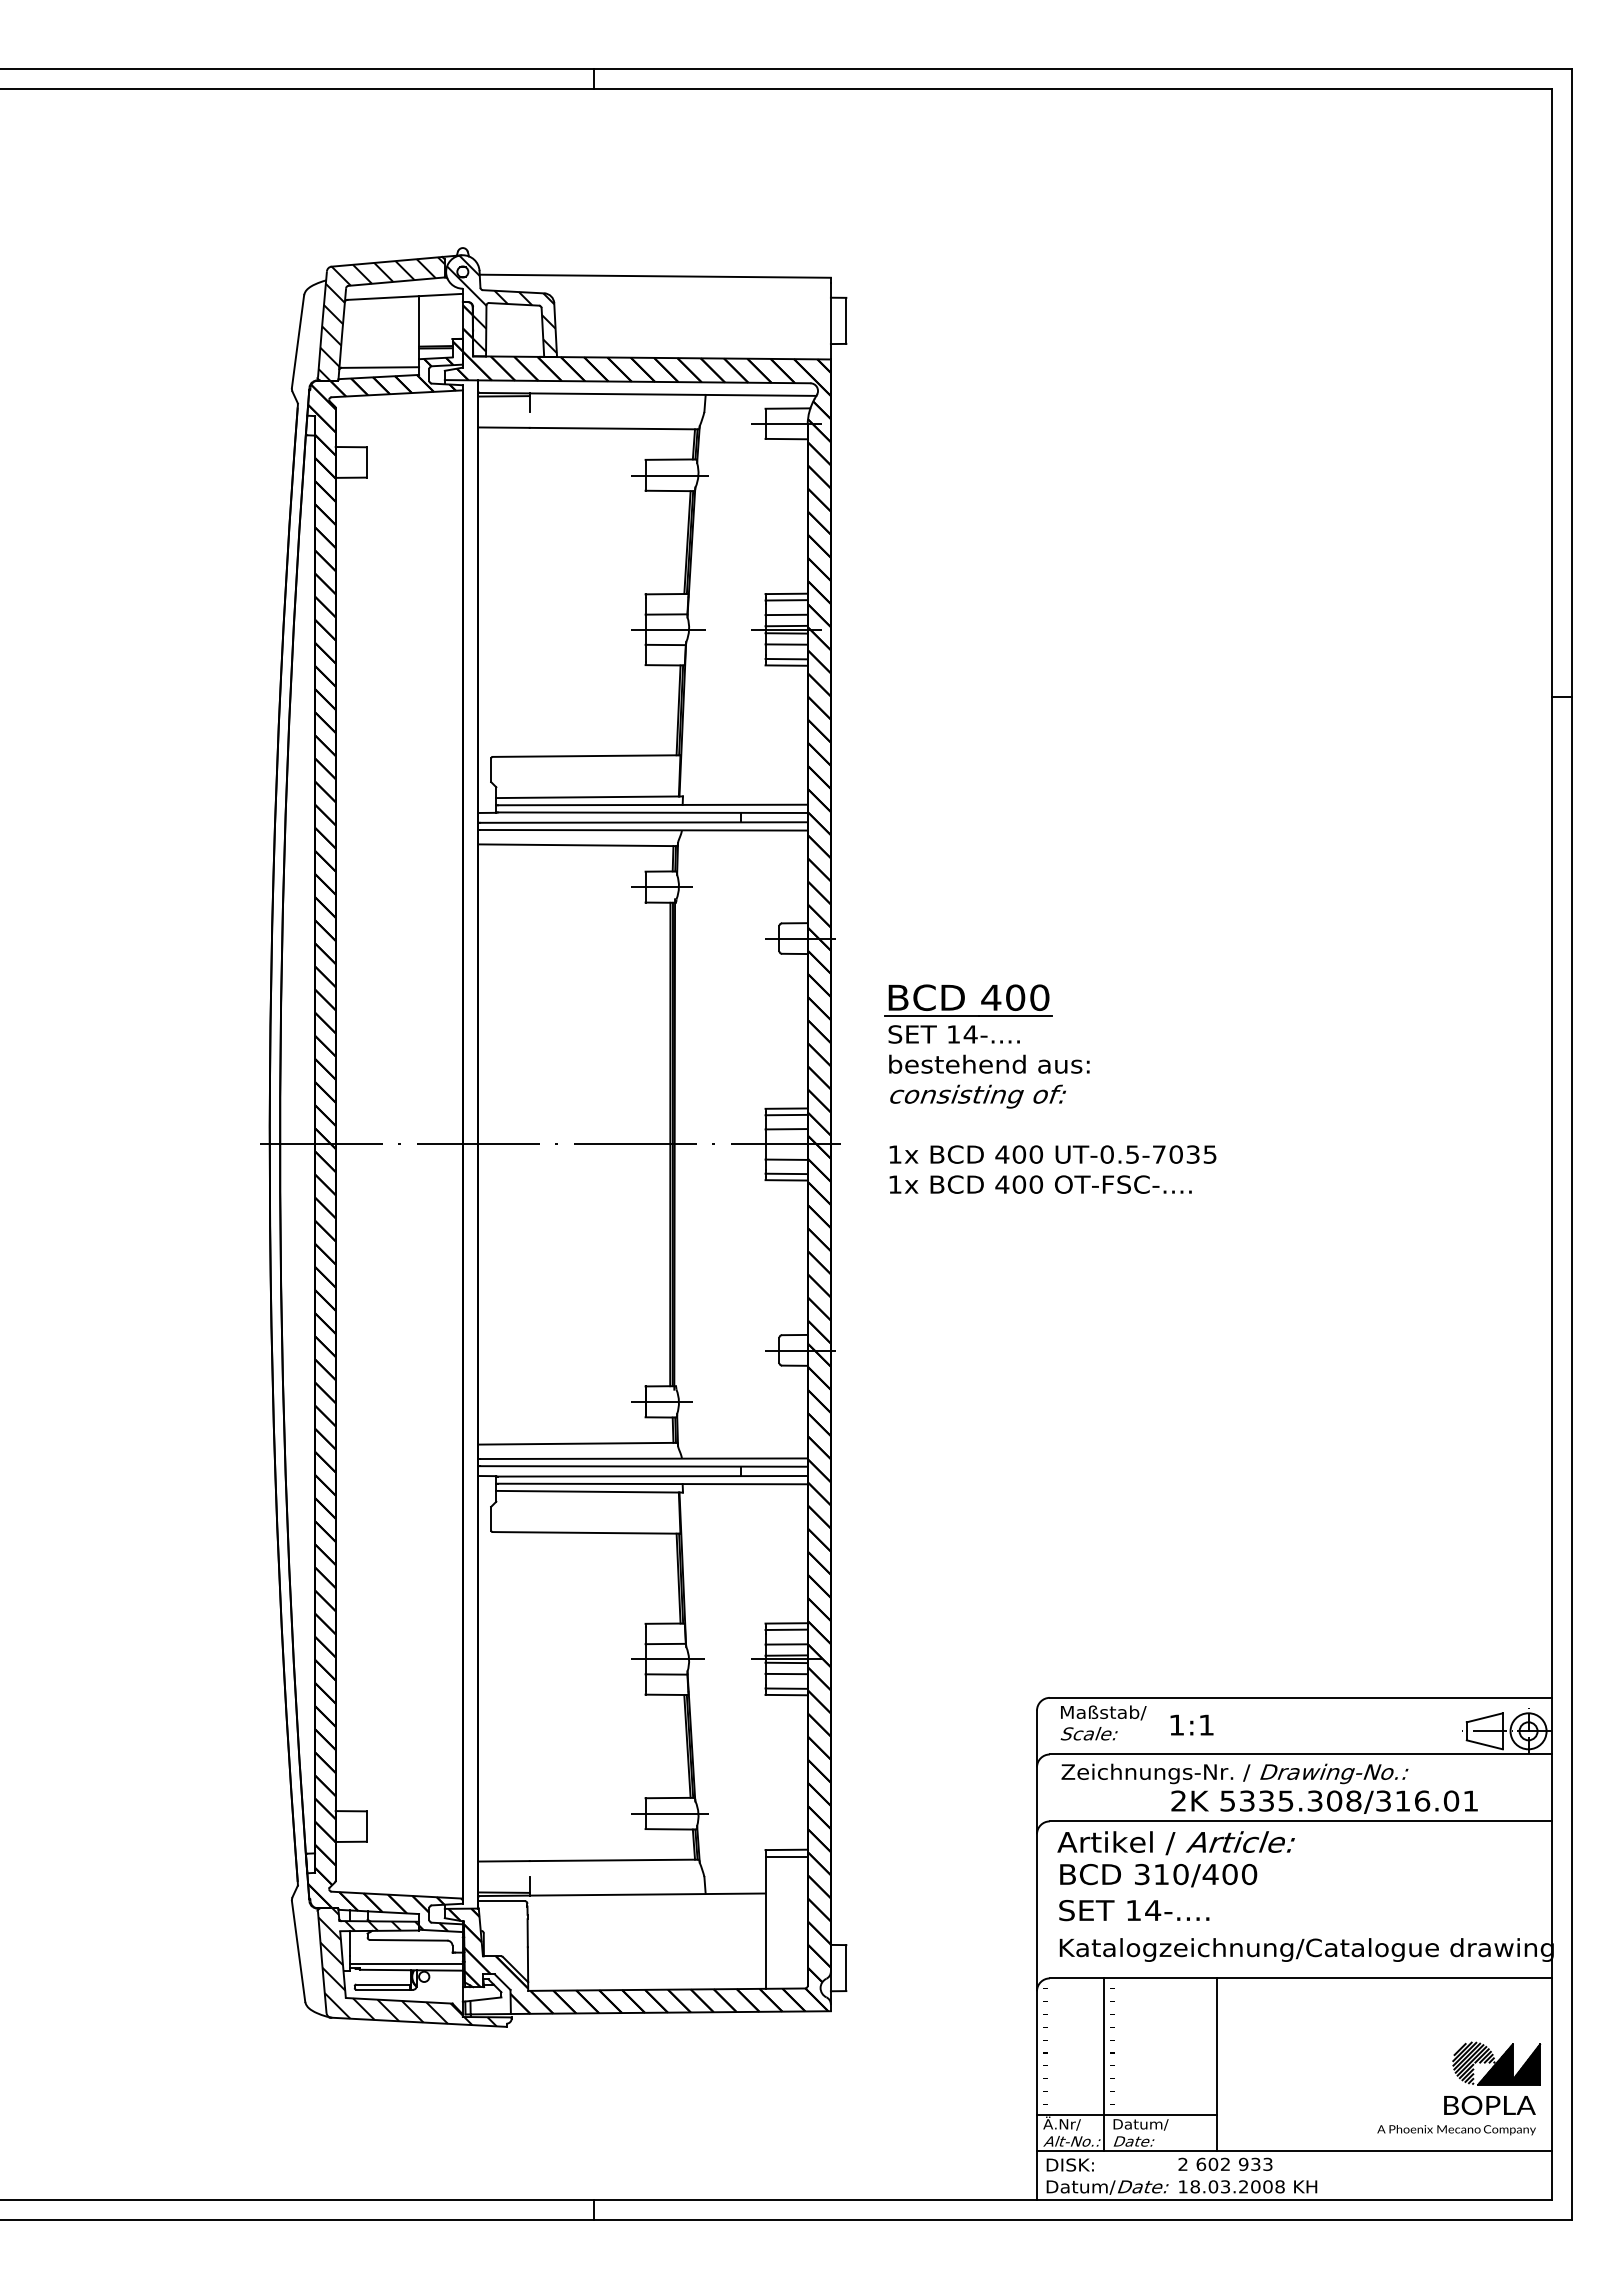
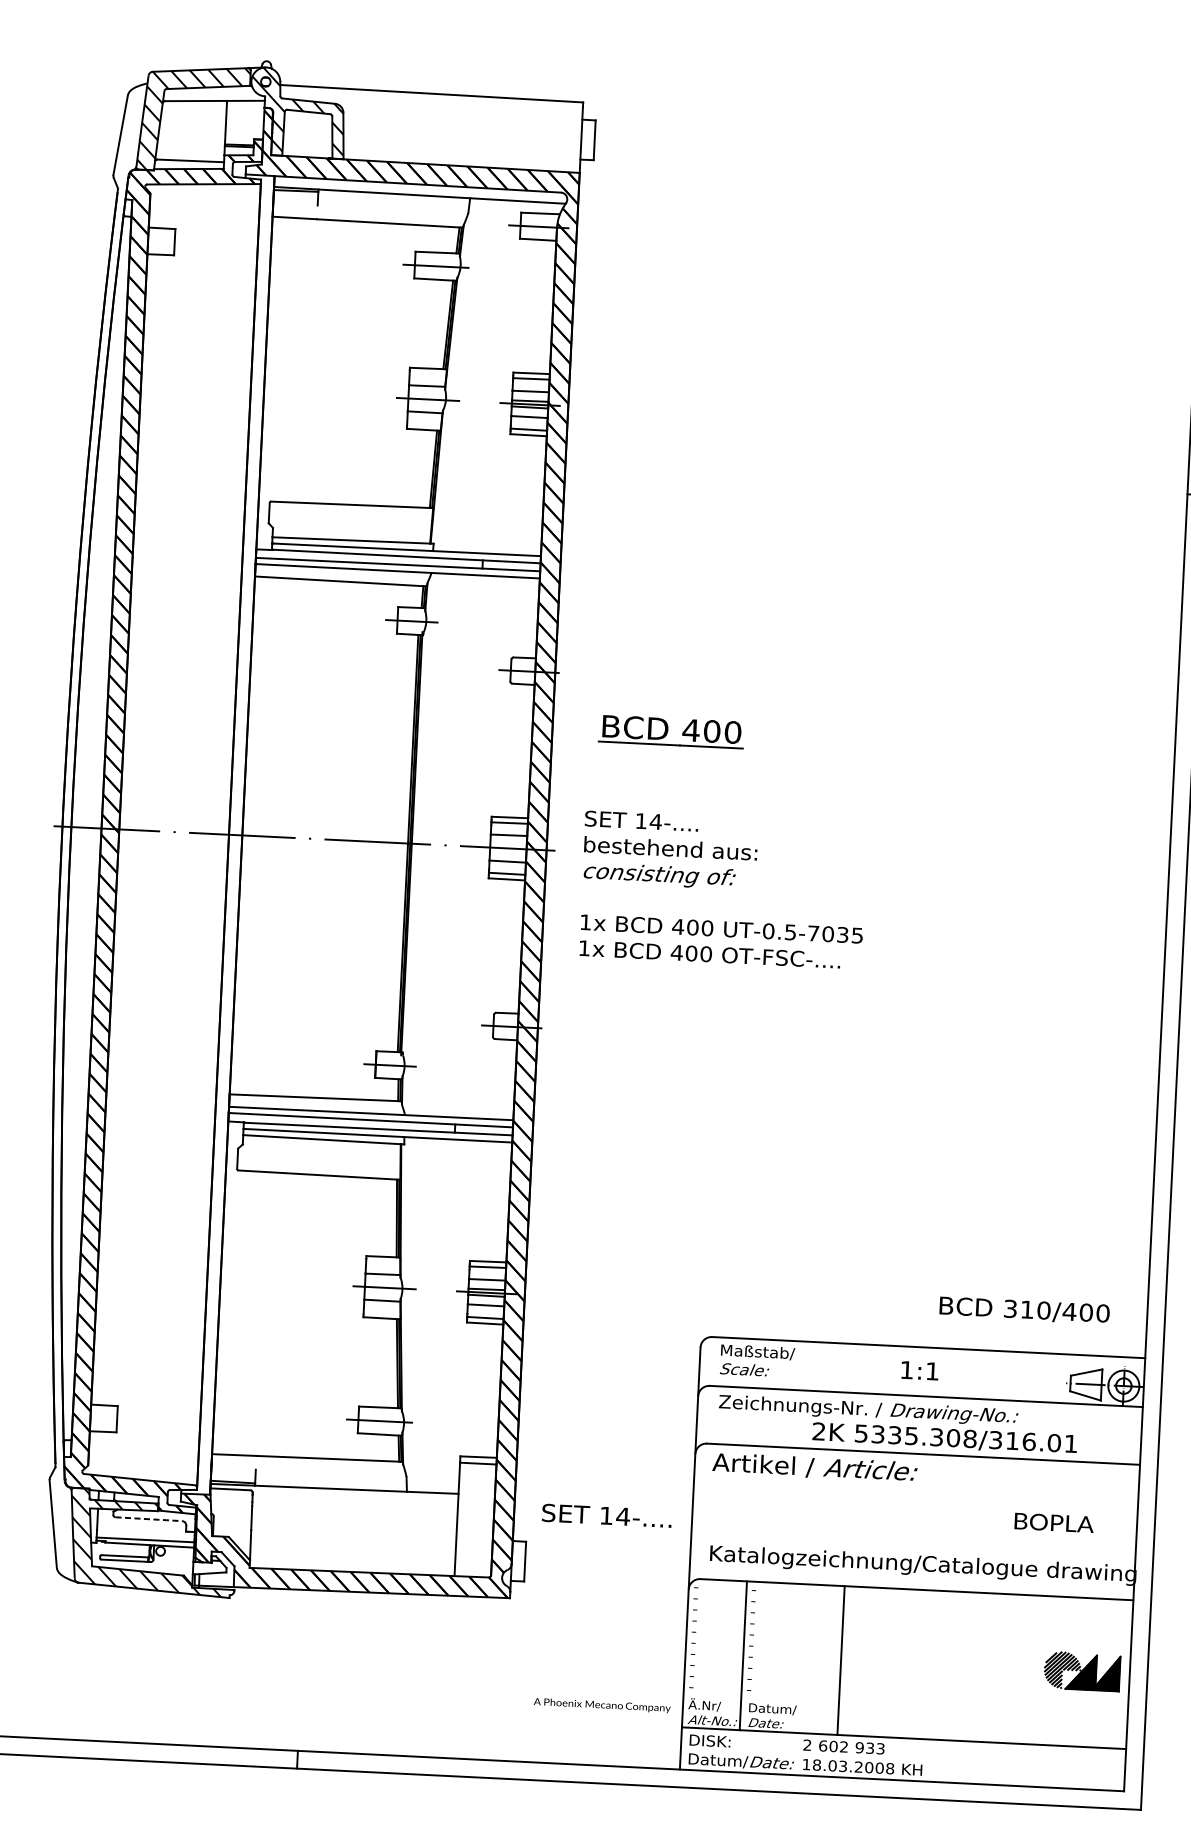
text: (1052, 1109) -> (723, 890), moved
text: (1191, 1724) -> (919, 1370), moved
text: (1158, 1875) -> (1024, 1310), moved
text: (1134, 1910) -> (607, 1515), moved
line: (408, 1940) -> (148, 1519), solid -> dashed
text: (1489, 2104) -> (1053, 1522), moved
line: (1126, 2114) -> (760, 1699), removed
text: (1456, 2130) -> (602, 1705), moved

